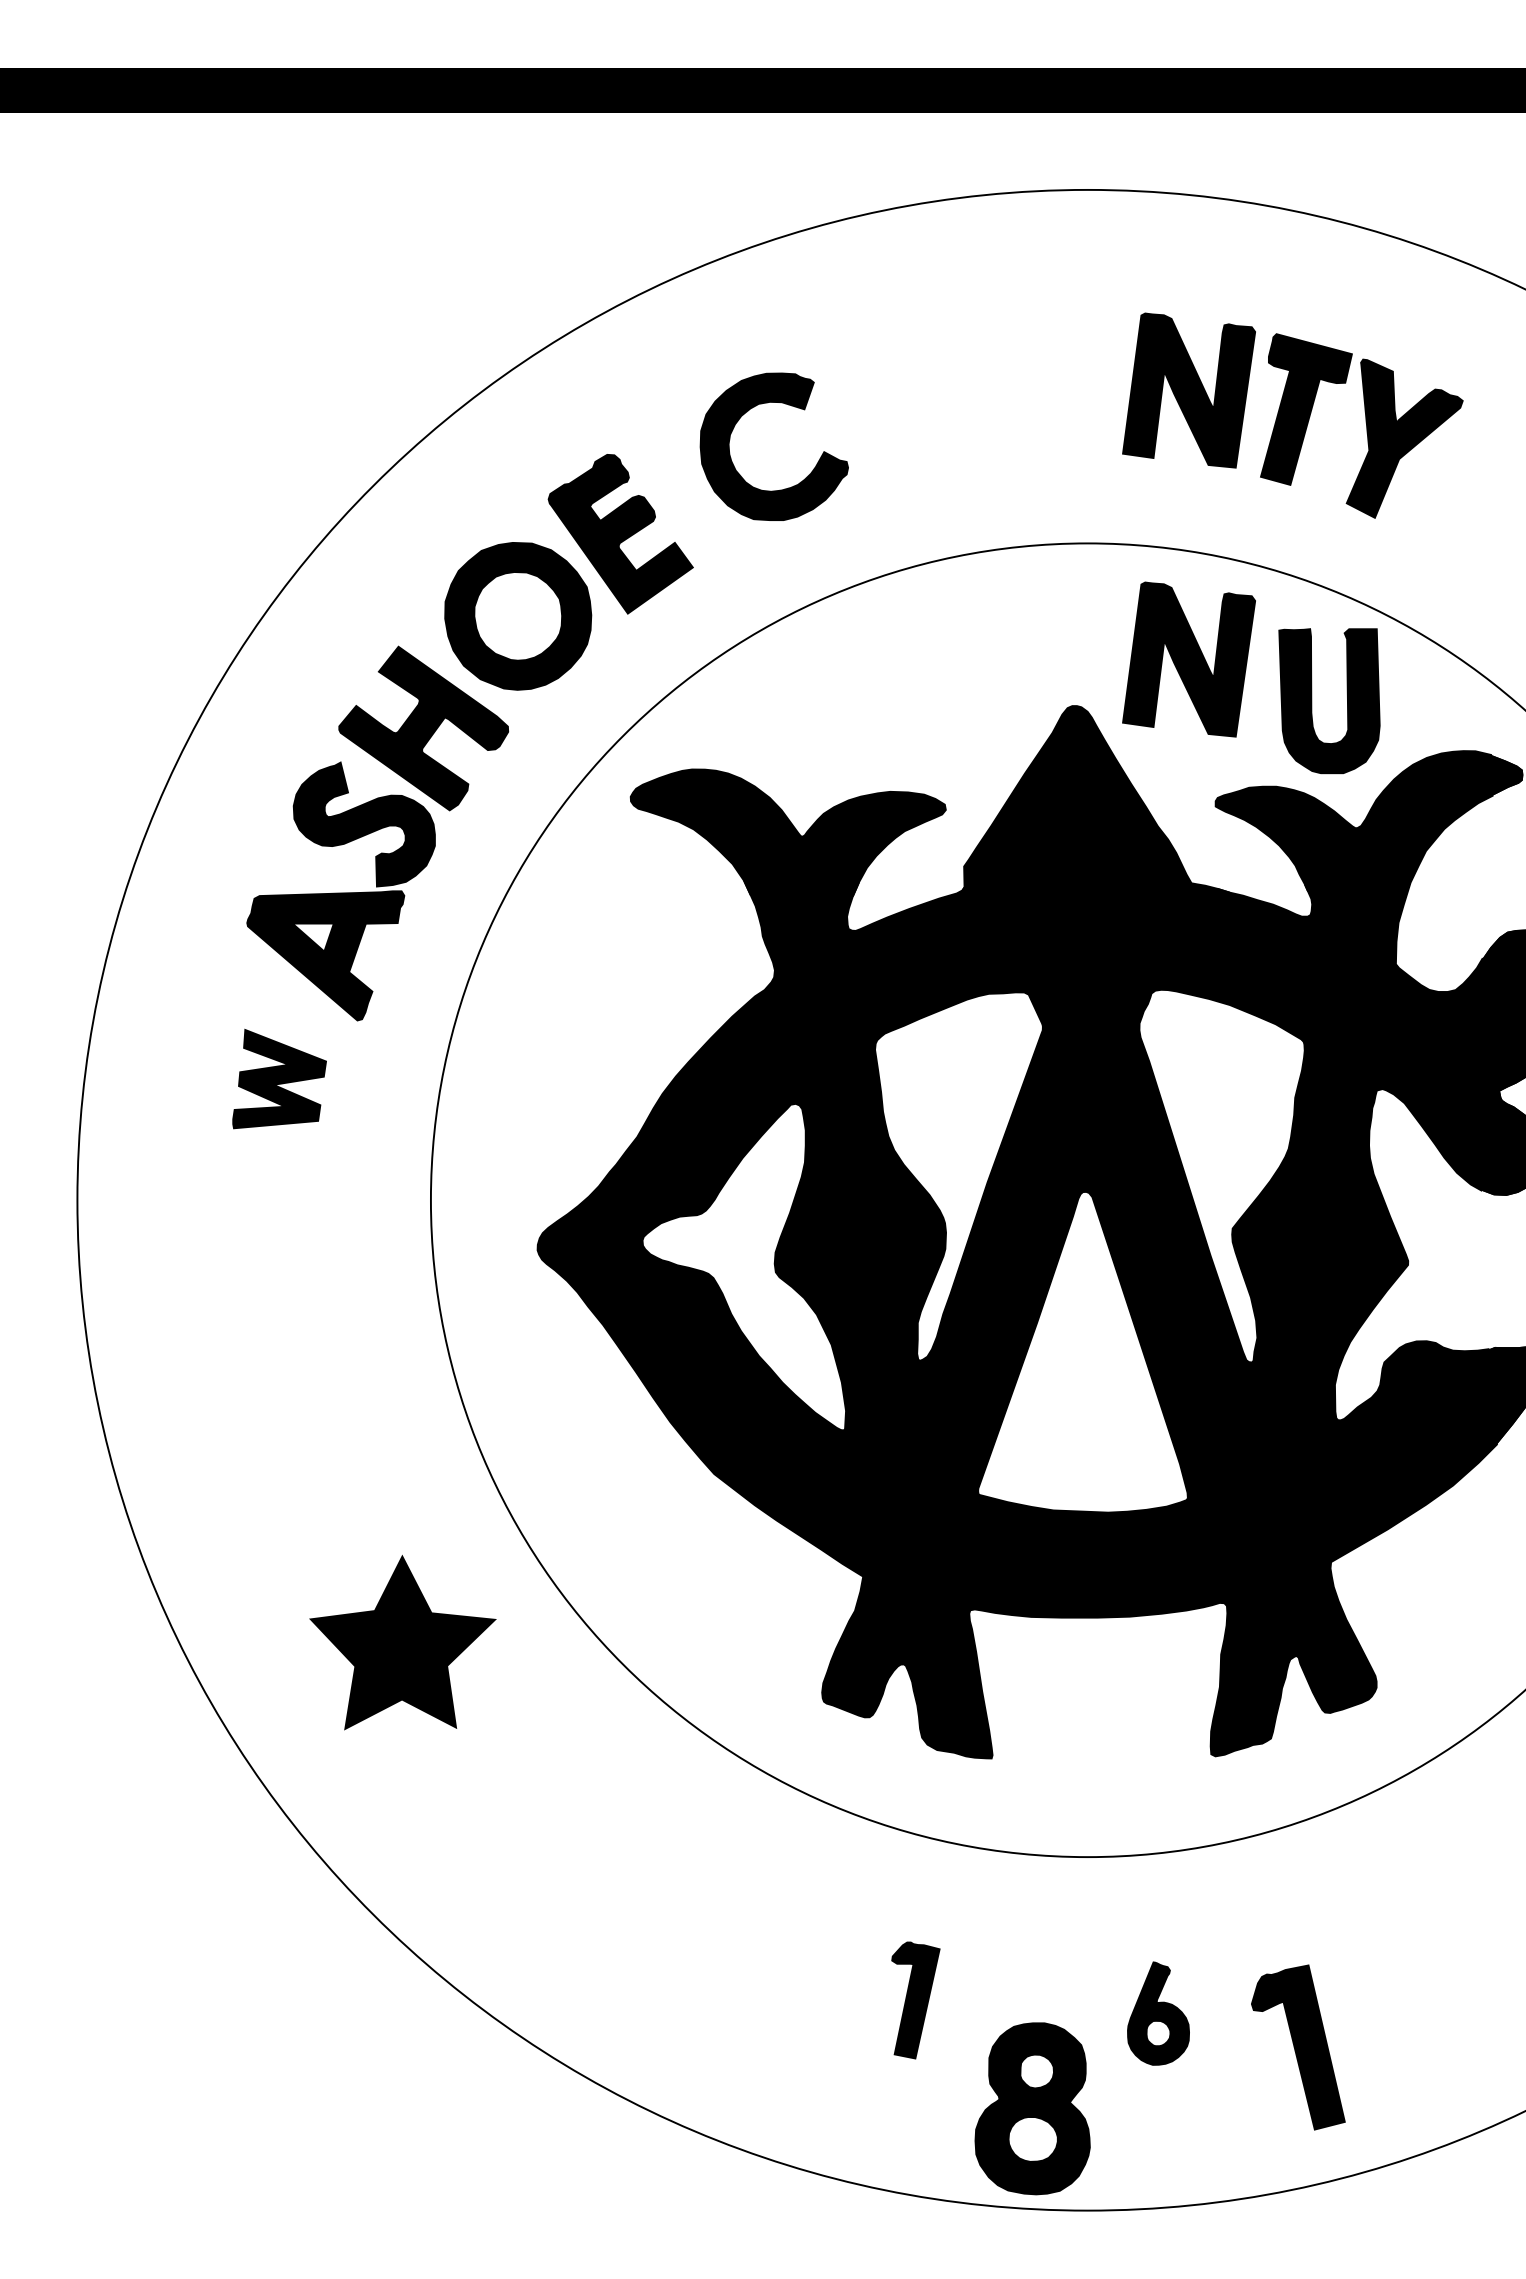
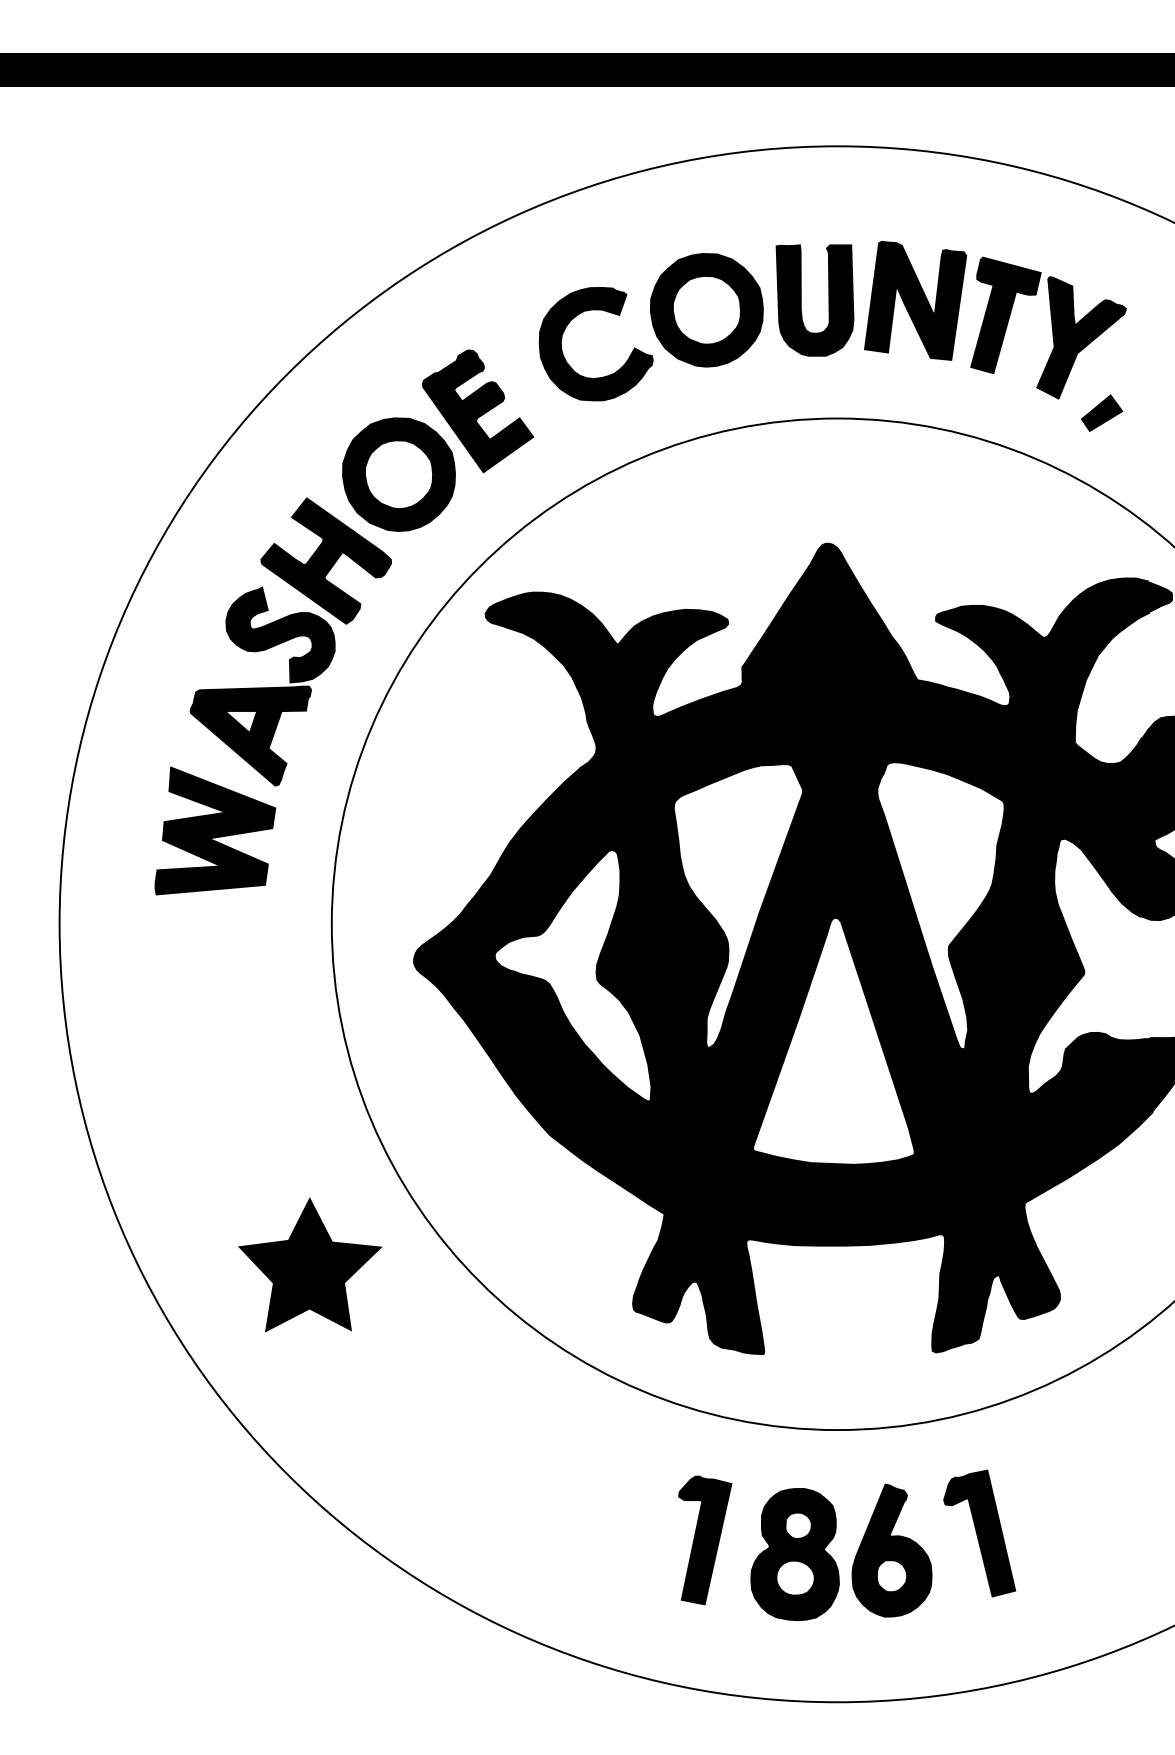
part: (917, 402) -> (706, 310), added
part: (1430, 536) -> (1101, 413), added
part: (1188, 659) -> (915, 507), removed
part: (1312, 701) -> (801, 300), moved
part: (279, 1078) -> (215, 830), size x1.67
part: (915, 2000) -> (704, 1540), size x1.43
part: (1158, 2013) -> (892, 1550), size x1.67
part: (1298, 2047) -> (979, 1533), moved
part: (1032, 2108) -> (795, 1554), moved

